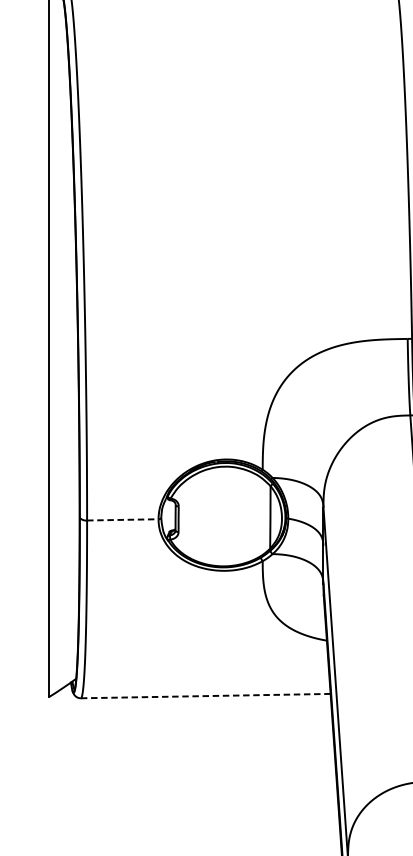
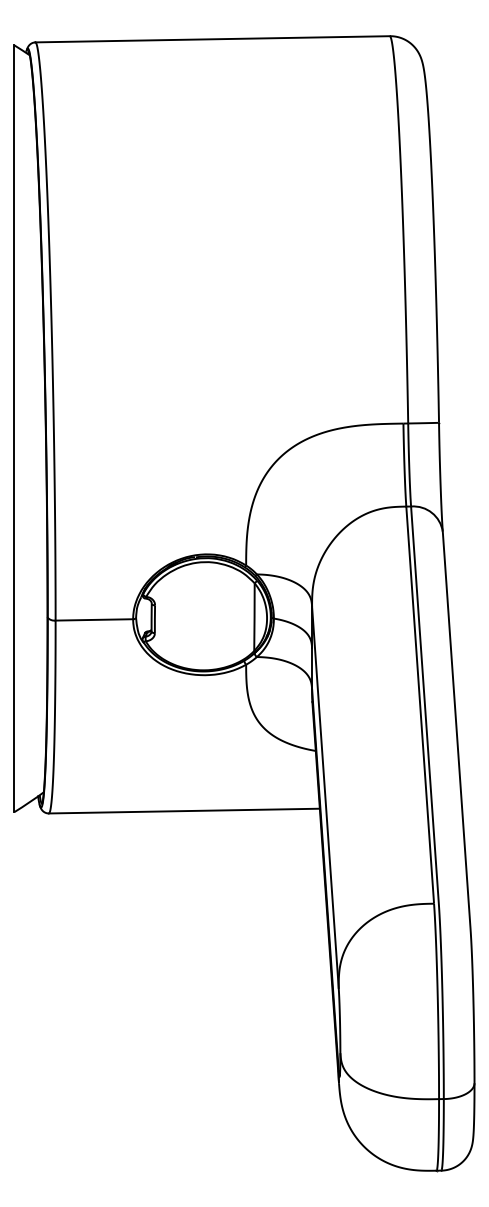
line: (122, 519) -> (94, 619), dashed -> solid
line: (205, 696) -> (184, 811), dashed -> solid

